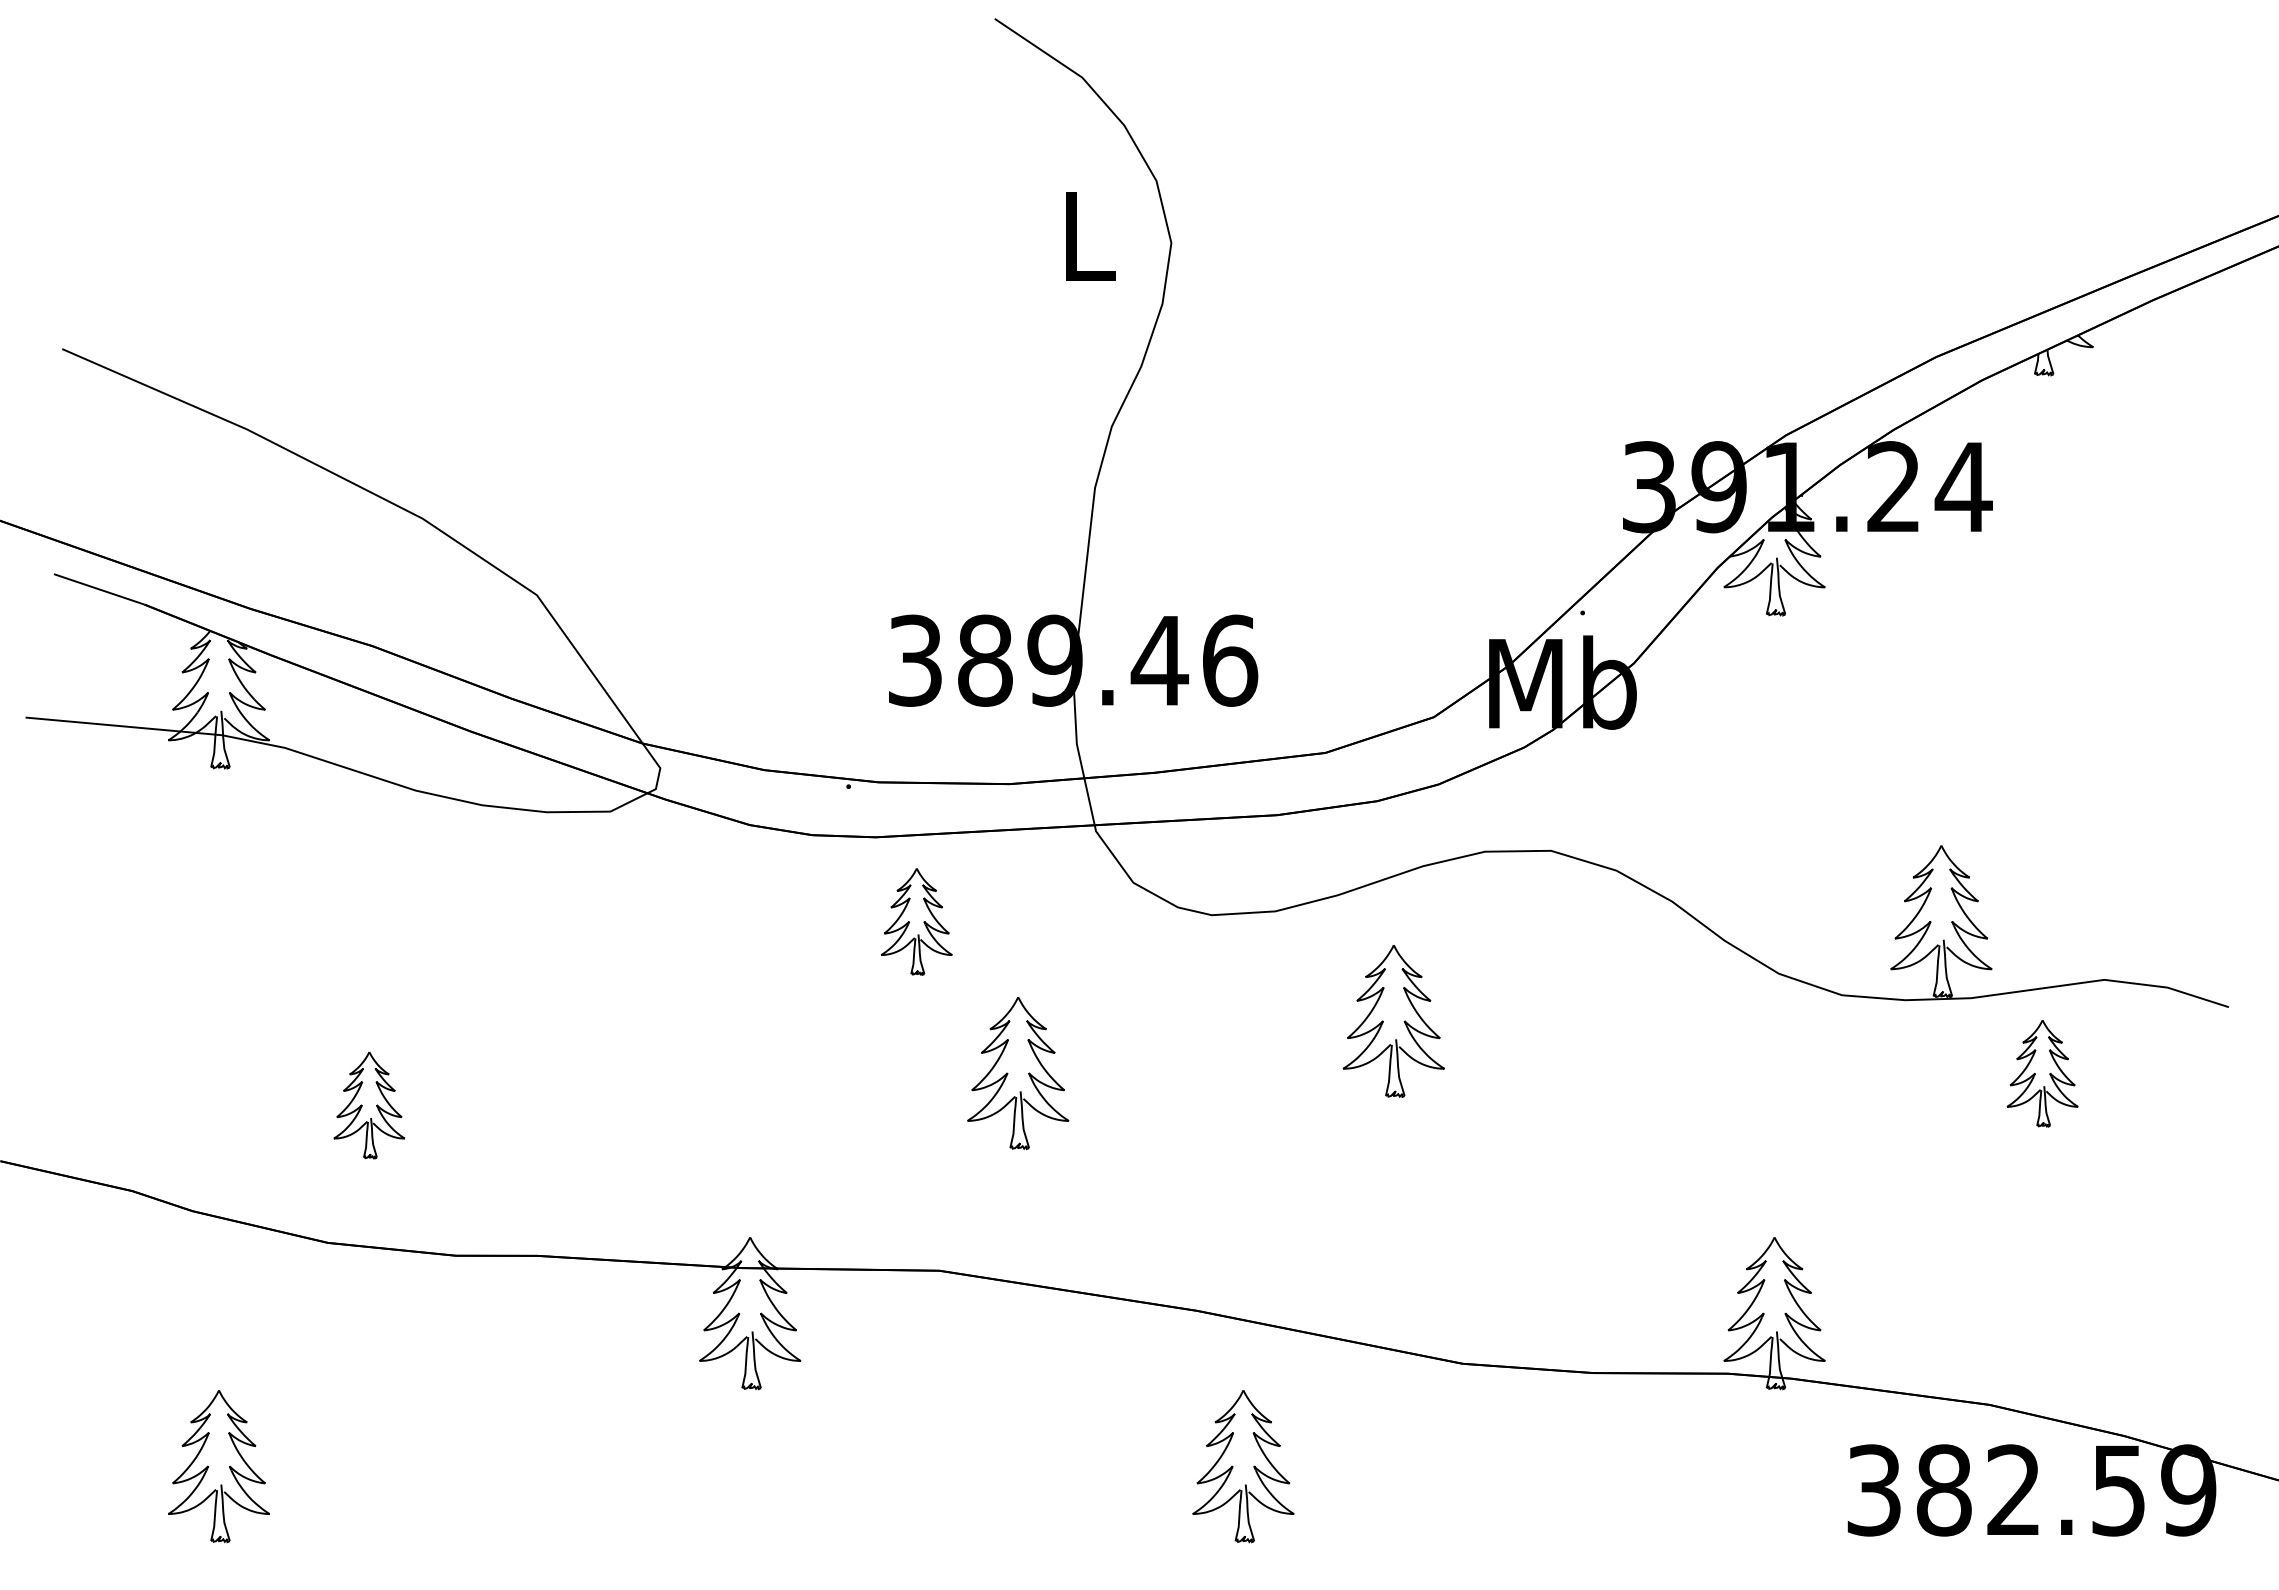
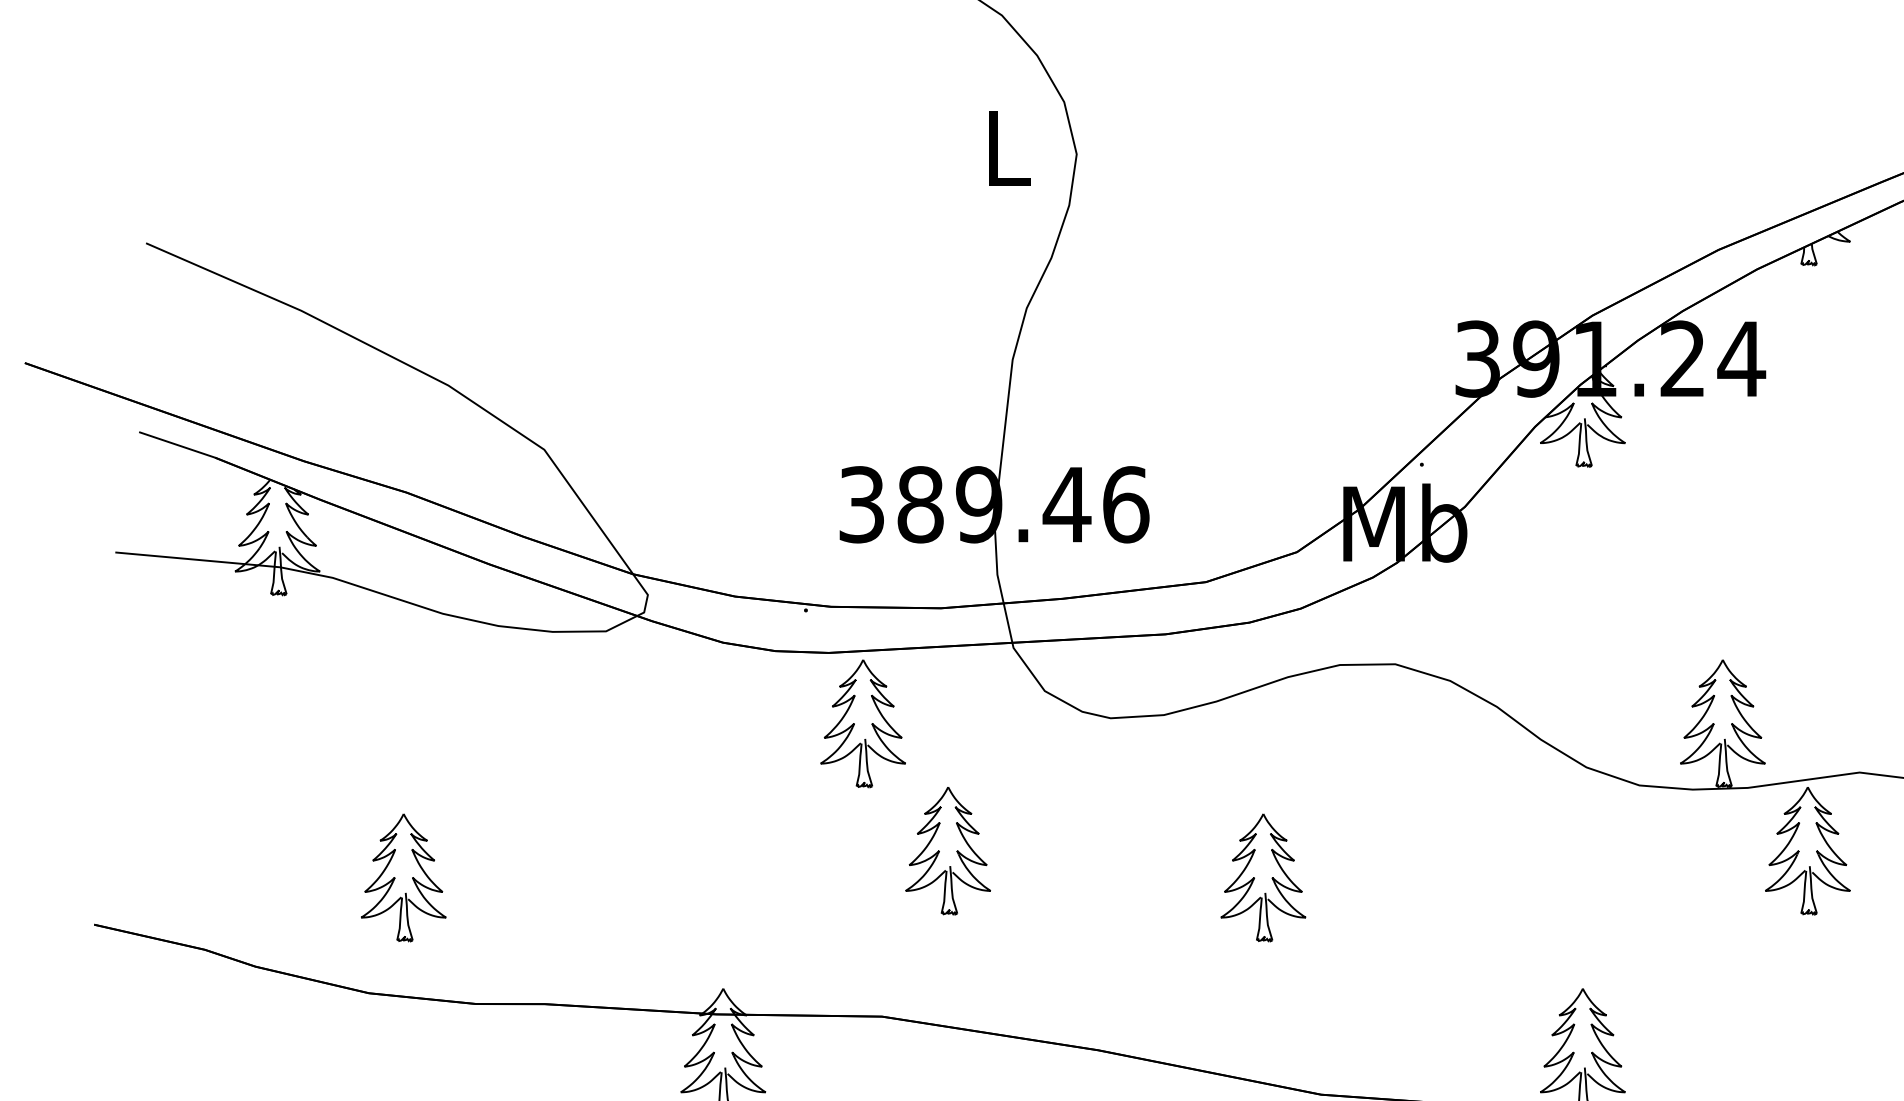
part: (916, 921) -> (862, 723), size x1.43
part: (1393, 1021) -> (1263, 877), moved
part: (2042, 1073) -> (1807, 851), size x1.43
part: (369, 1105) -> (403, 877), size x1.43

